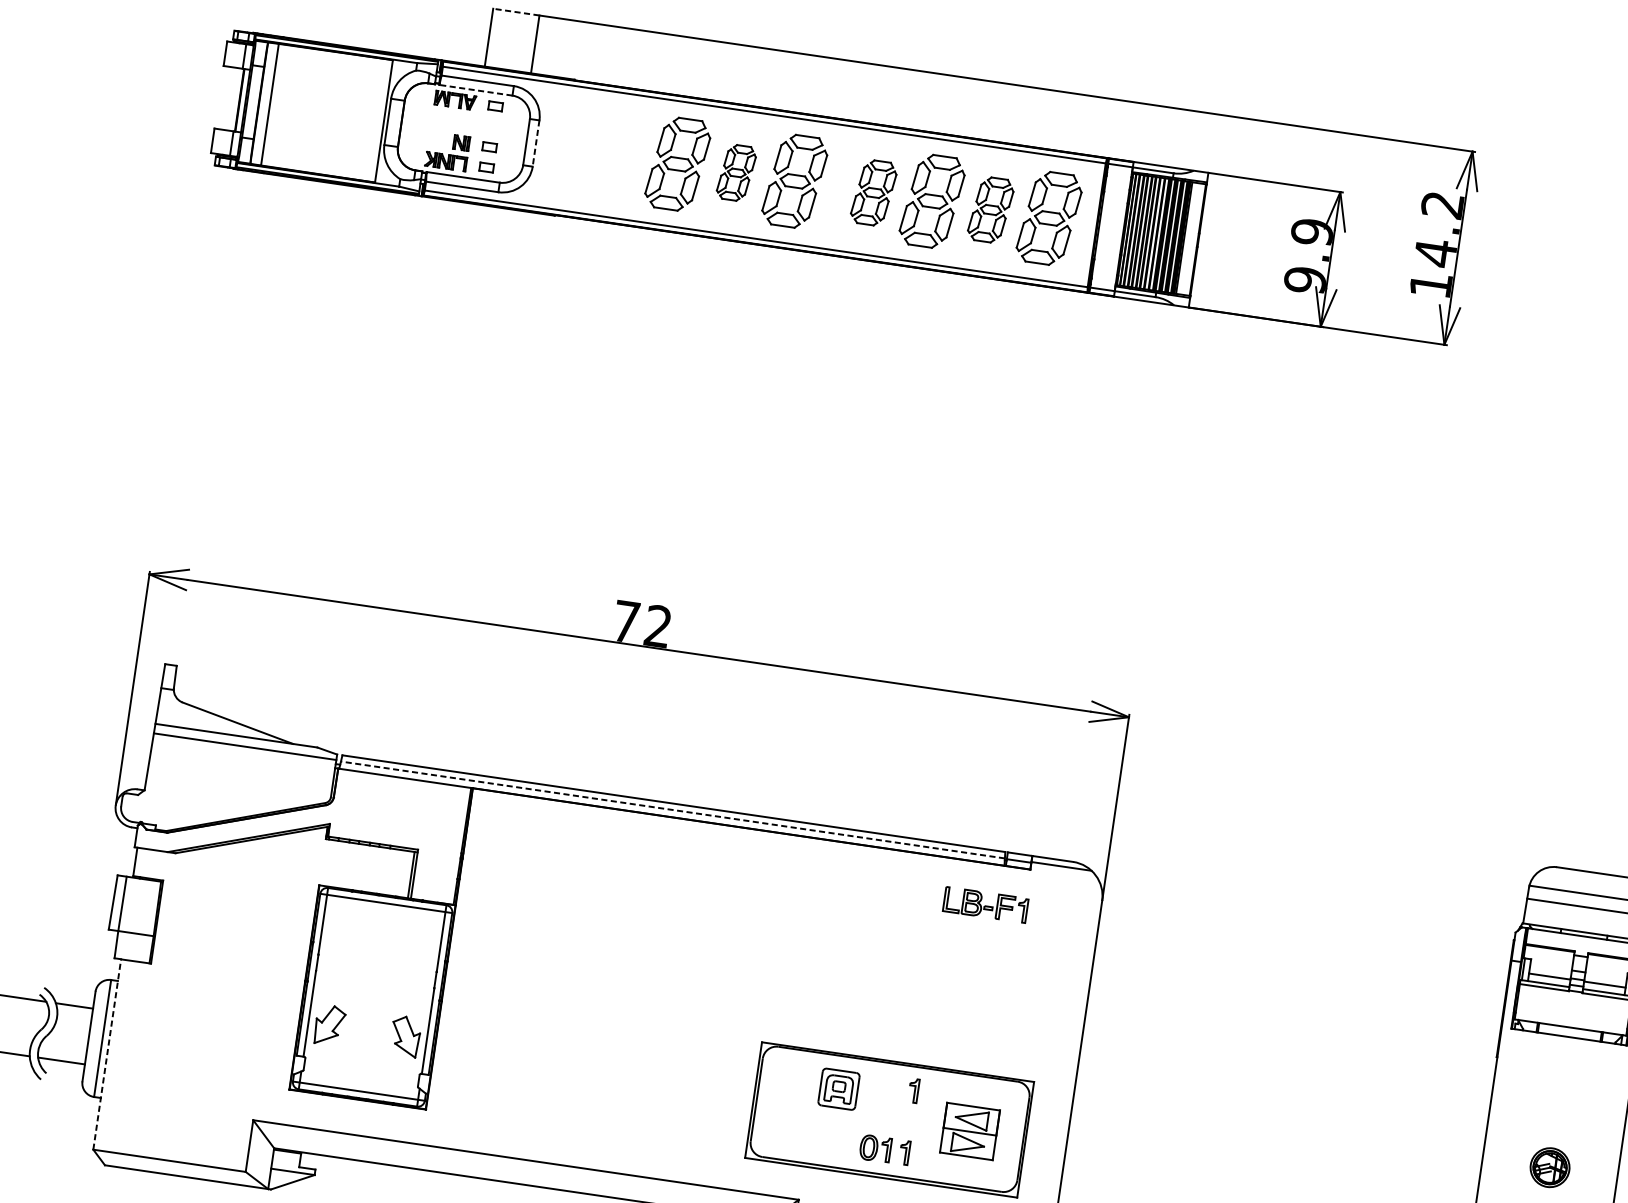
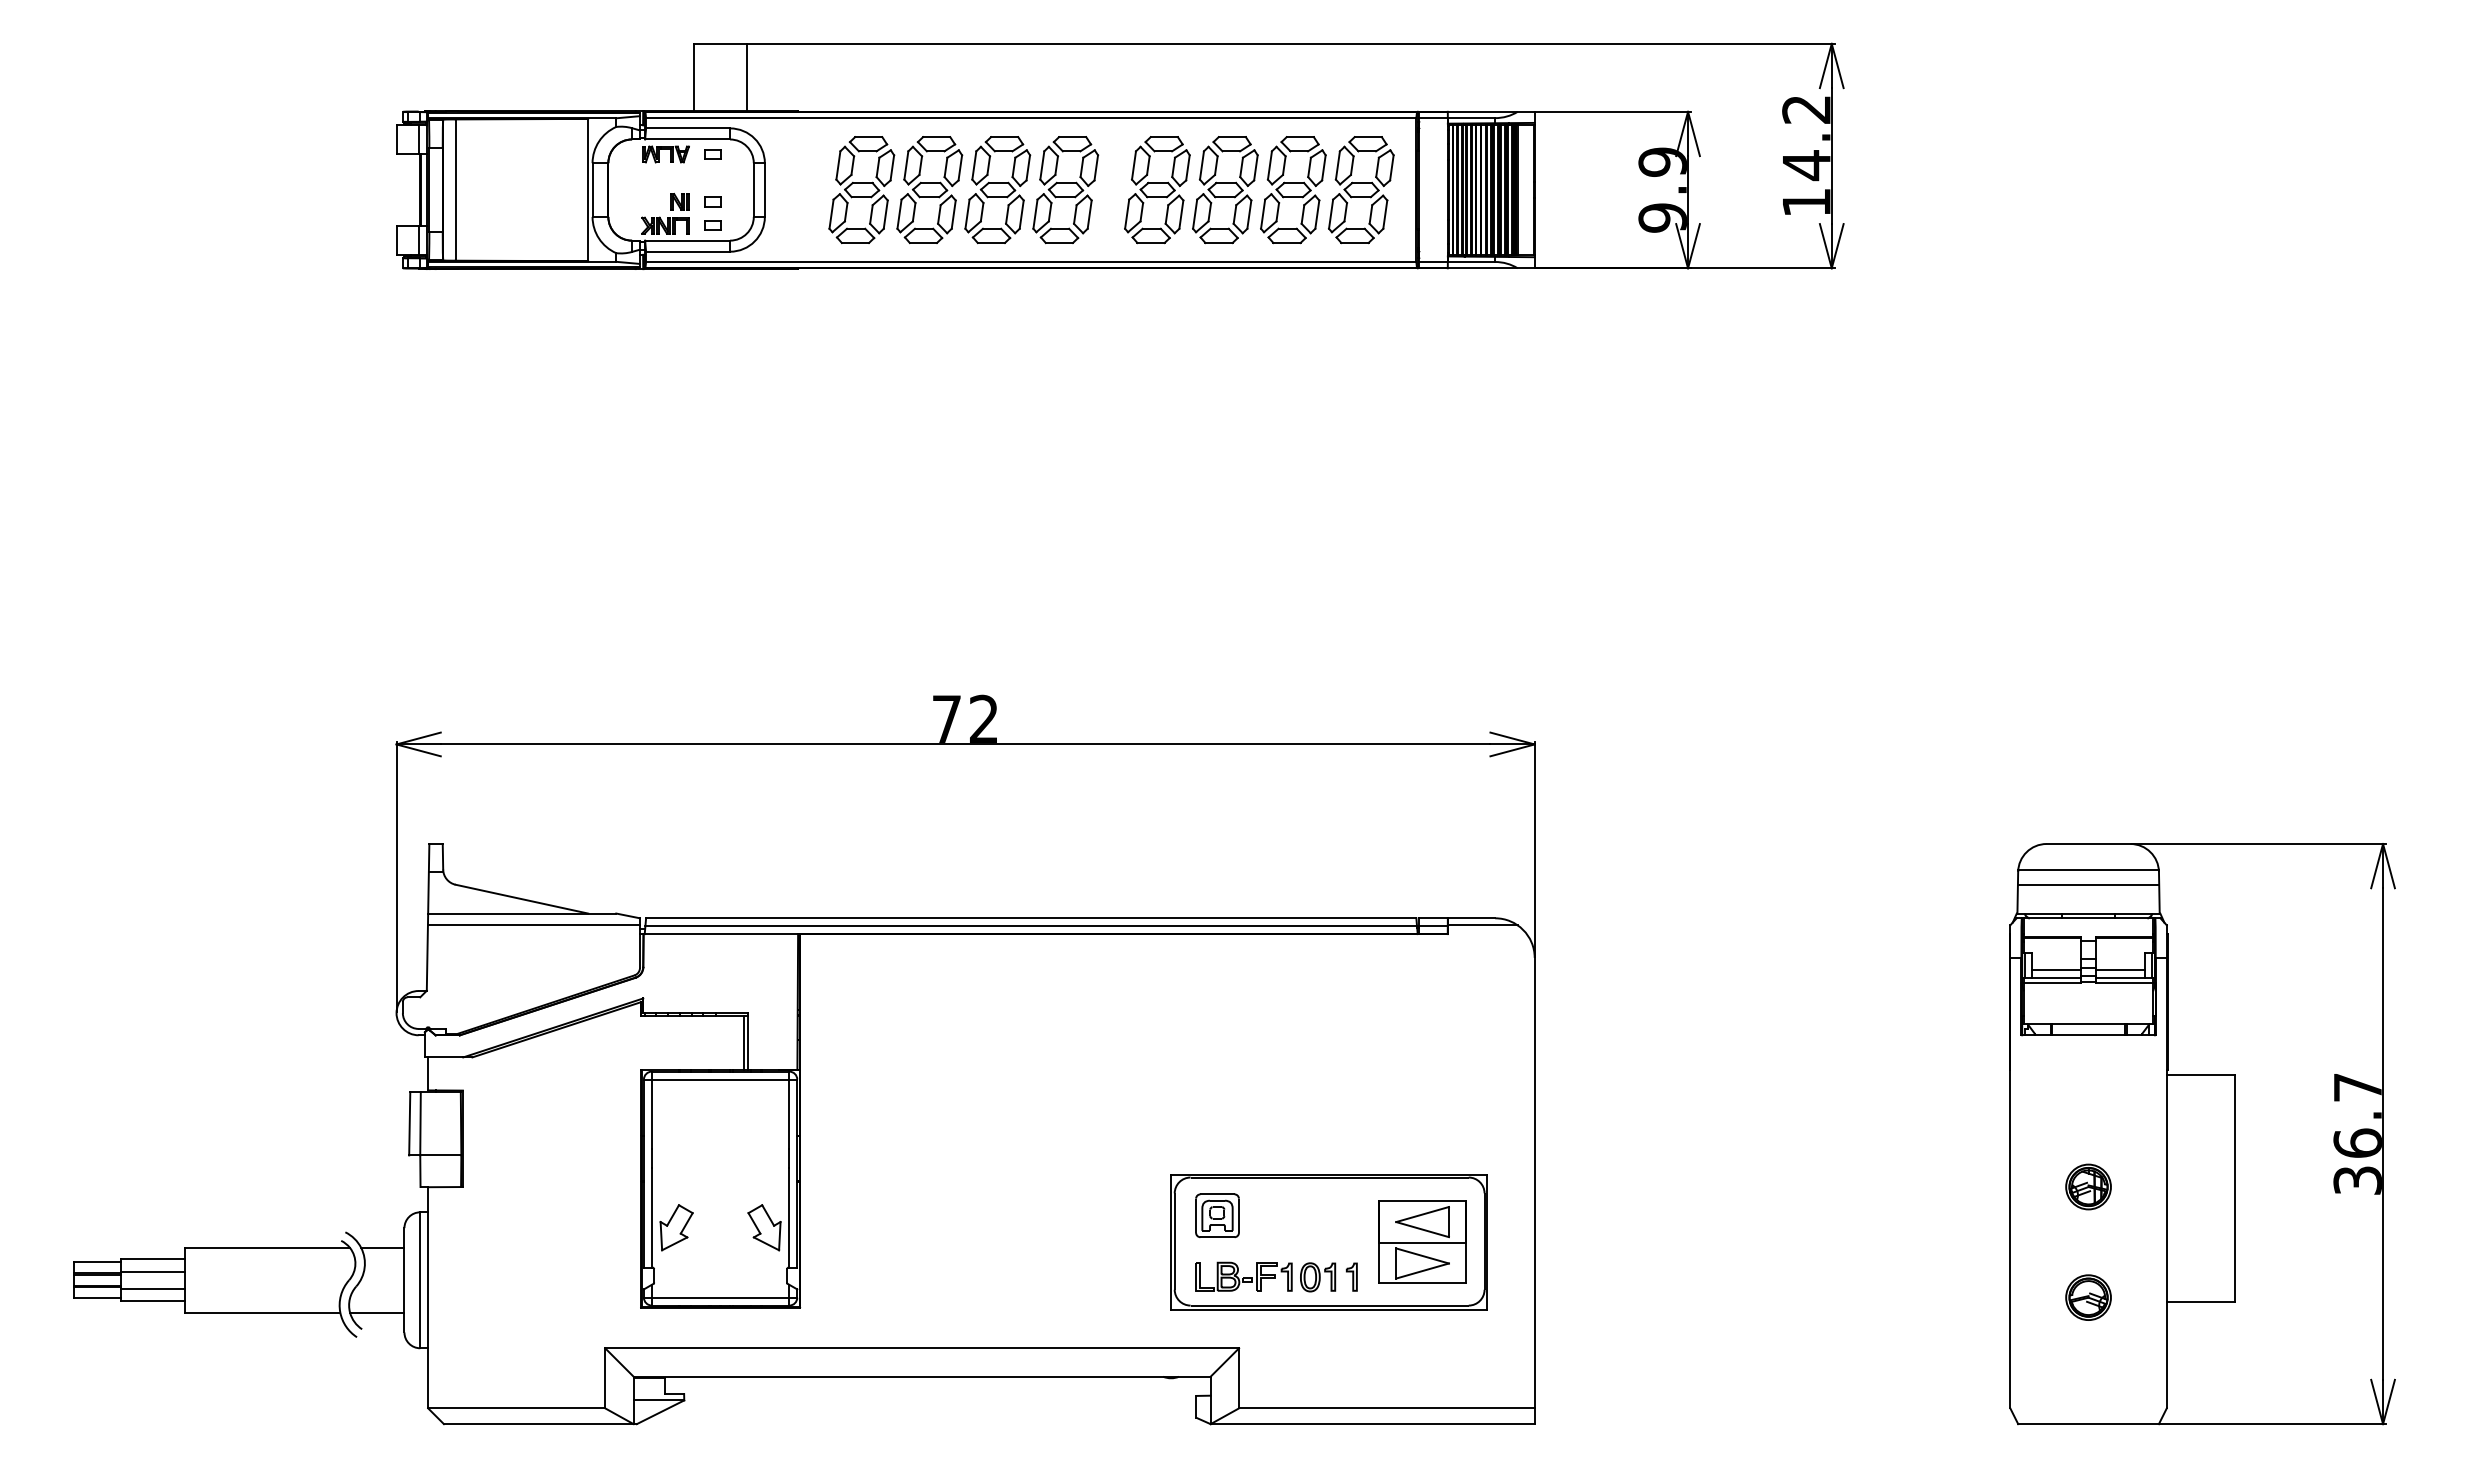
line: (516, 11) -> (720, 43), dashed -> solid
line: (475, 90) -> (687, 139), dashed -> solid
line: (535, 143) -> (764, 190), dashed -> solid
part: (619, 156) -> (861, 190), added
part: (736, 173) -> (997, 190), size x1.67
part: (873, 193) -> (1157, 190), size x1.43
part: (990, 210) -> (1293, 190), size x1.43
line: (673, 809) -> (1031, 925), dashed -> solid
part: (985, 904) -> (1243, 1276), moved
line: (107, 1054) -> (428, 1297), dashed -> solid
part: (839, 1088) -> (1217, 1215), moved
part: (913, 1090) -> (1351, 1204), removed
part: (970, 1130) -> (1422, 1241), size x1.43

